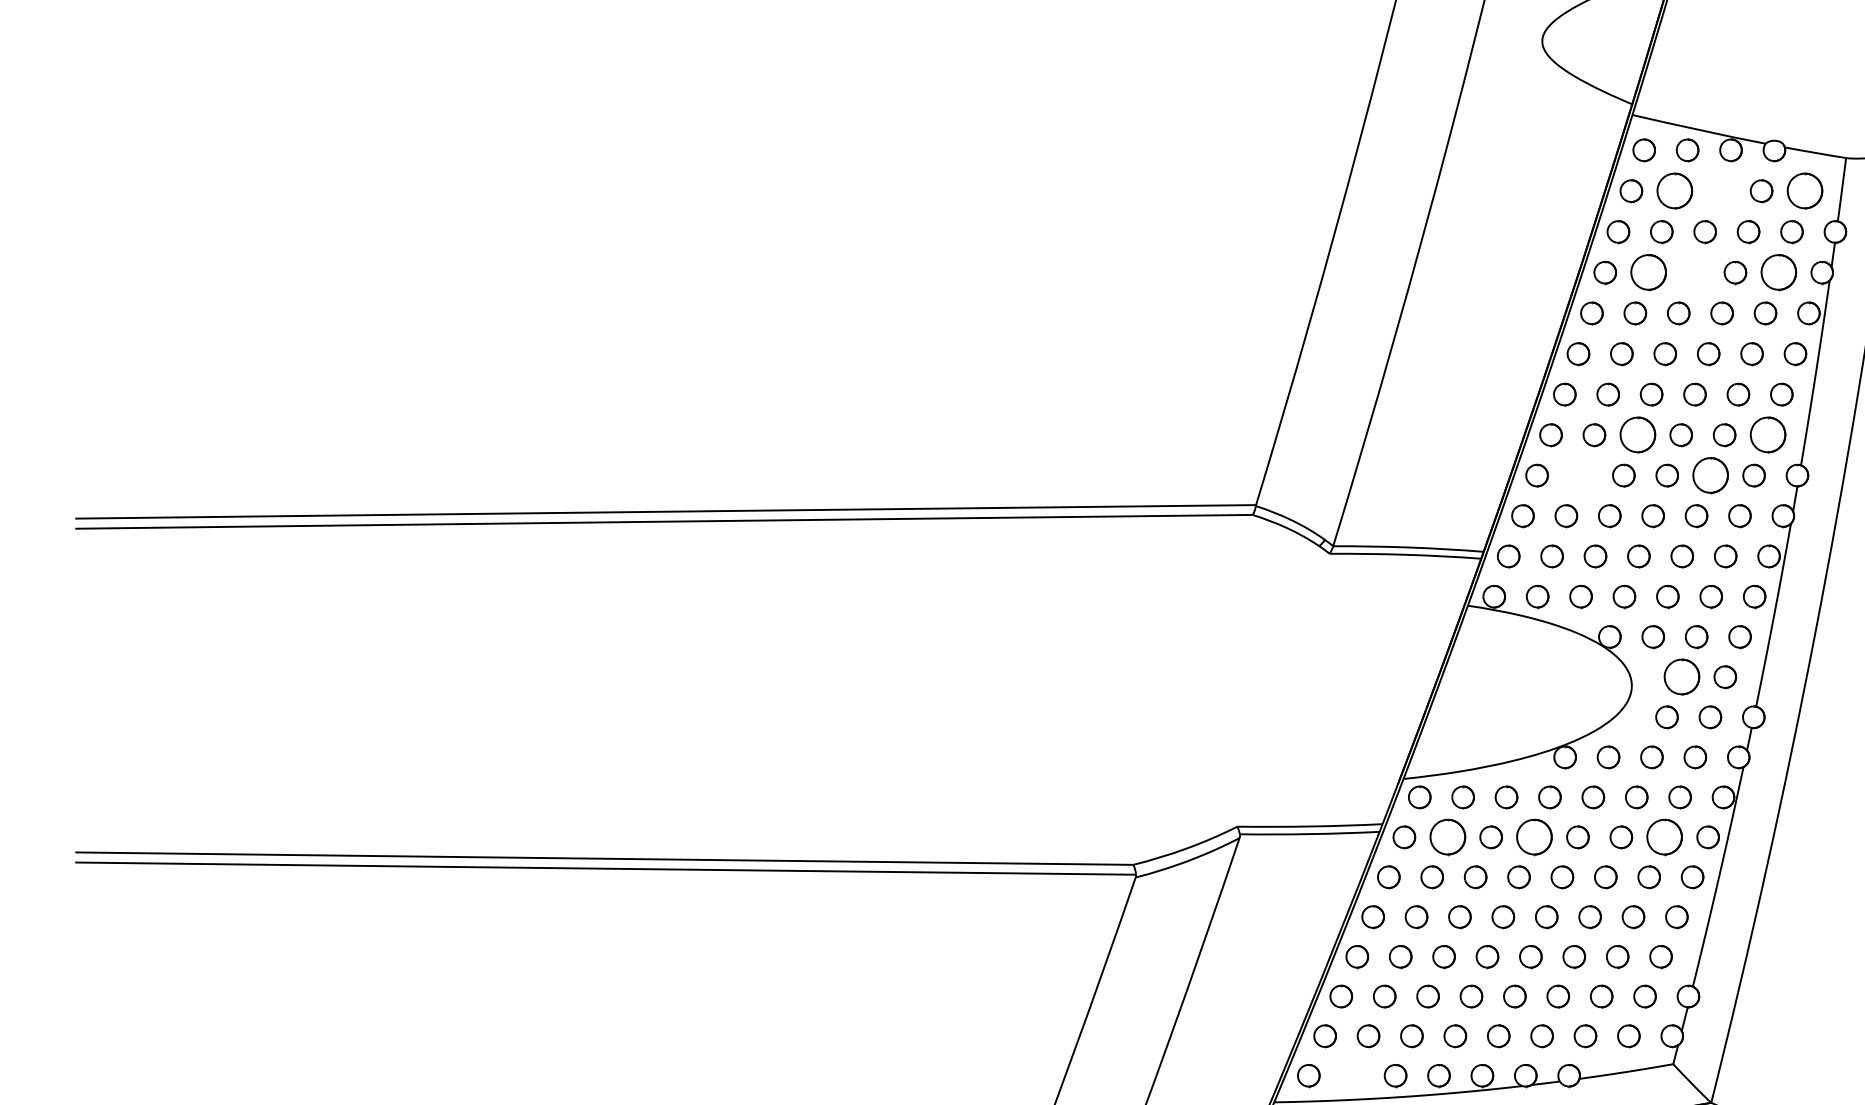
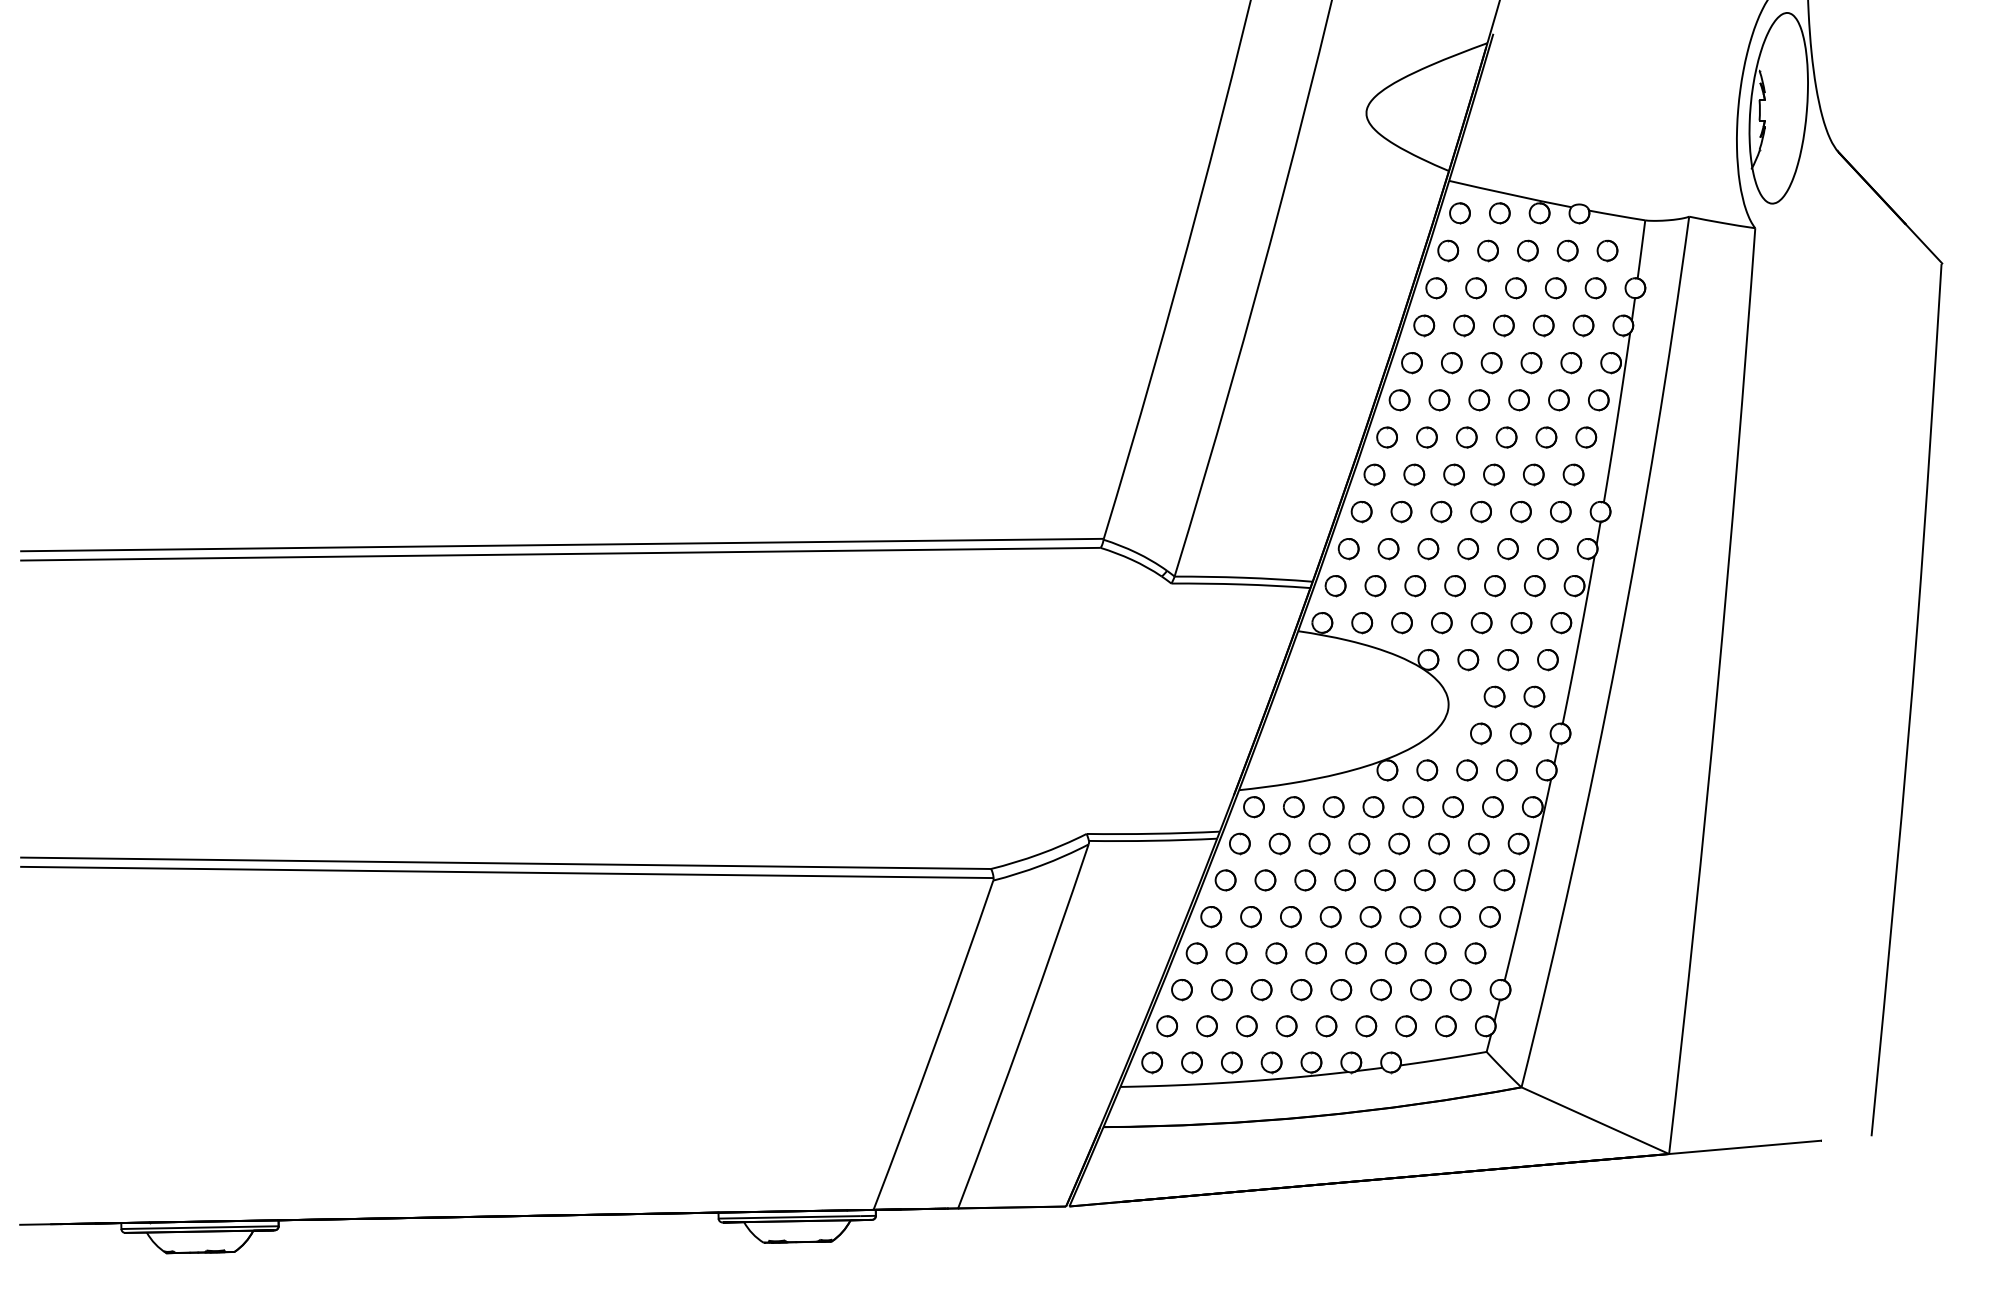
part: (1674, 190) -> (1487, 250), size x0.62
part: (1717, 190) -> (1527, 250), added
part: (1804, 190) -> (1607, 250), size x0.62
part: (1648, 272) -> (1463, 325), size x0.62
part: (1691, 272) -> (1503, 325), added
part: (1778, 272) -> (1583, 325), size x0.62
part: (1637, 434) -> (1453, 474), size x0.62
part: (1767, 434) -> (1573, 474), size x0.62
part: (1580, 475) -> (1401, 511), added
part: (1710, 475) -> (1520, 511), size x0.62
part: (1681, 676) -> (1494, 696), size x0.62
part: (1447, 837) -> (1279, 843), size x0.62
part: (1534, 837) -> (1359, 843), size x0.62
part: (1664, 837) -> (1478, 843), size x0.62
part: (1351, 1075) -> (1191, 1062), added

